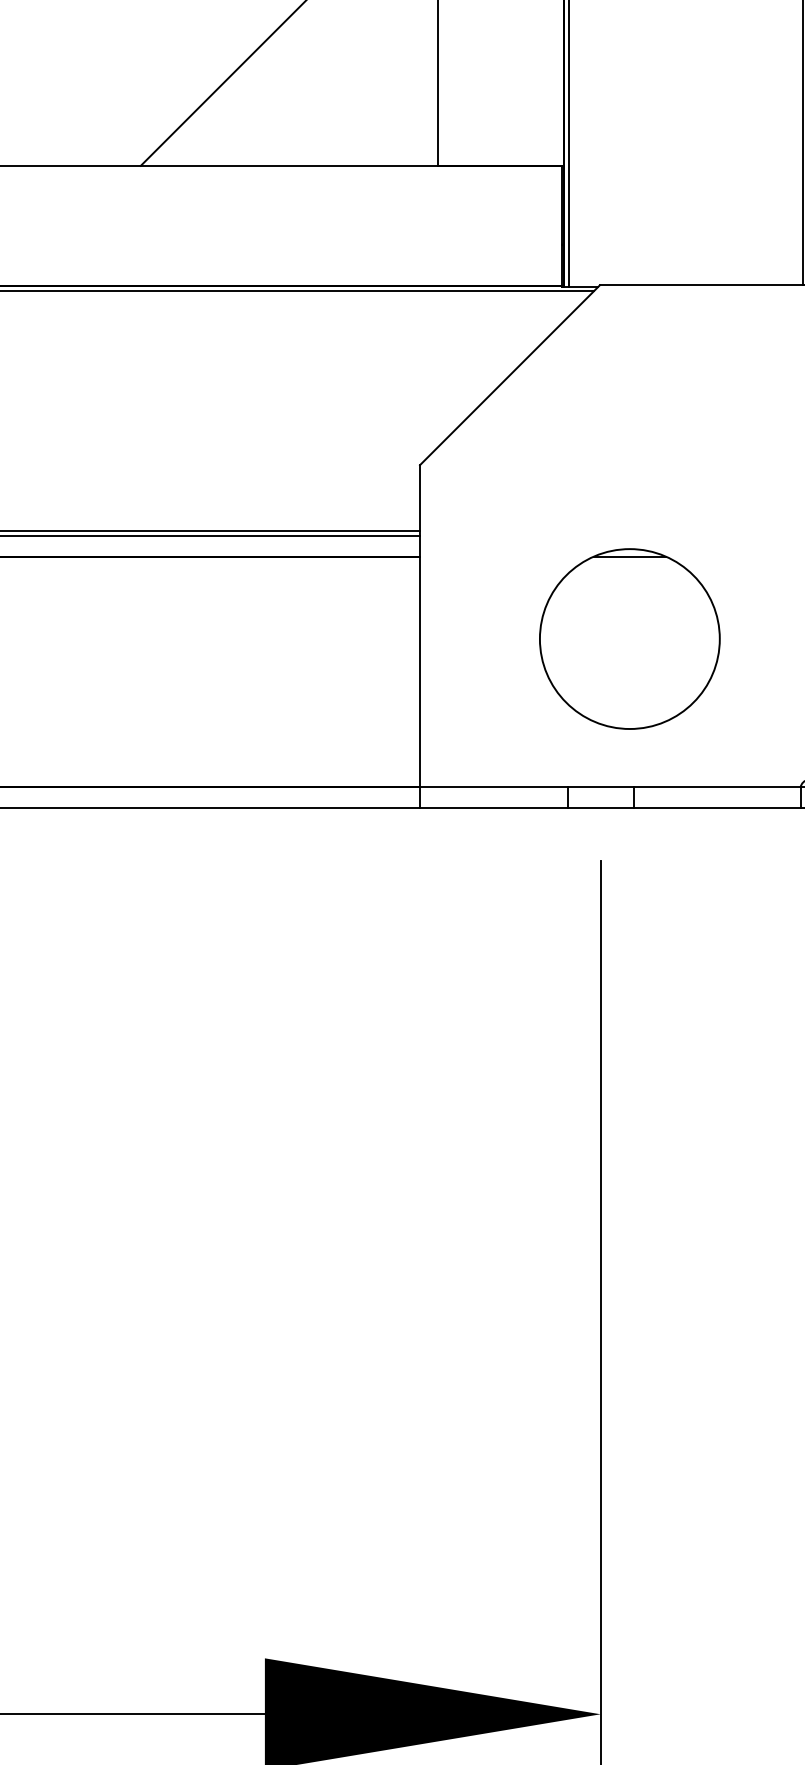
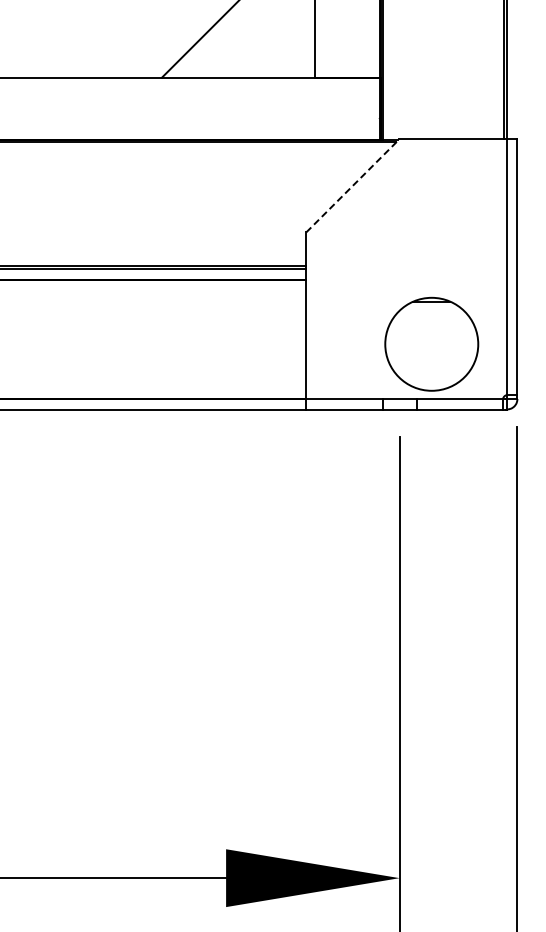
line: (509, 374) -> (352, 185), solid -> dashed
part: (629, 637) -> (431, 343), moved

